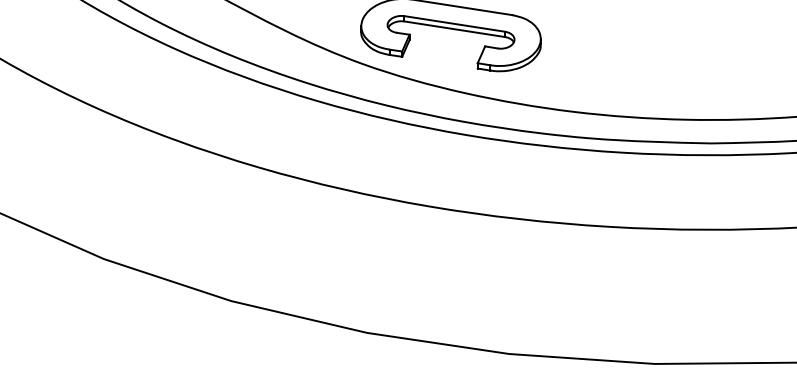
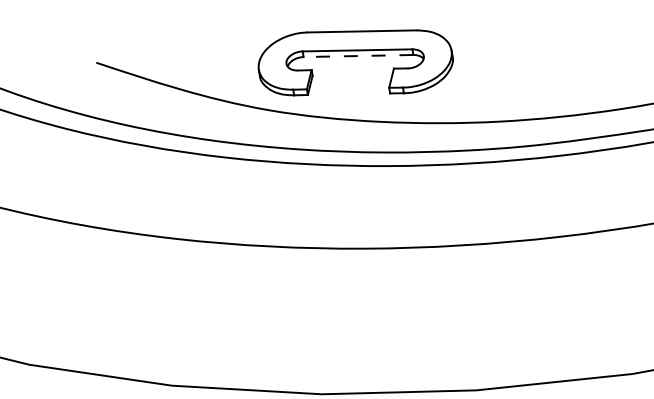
line: (454, 29) -> (358, 56), solid -> dashed

